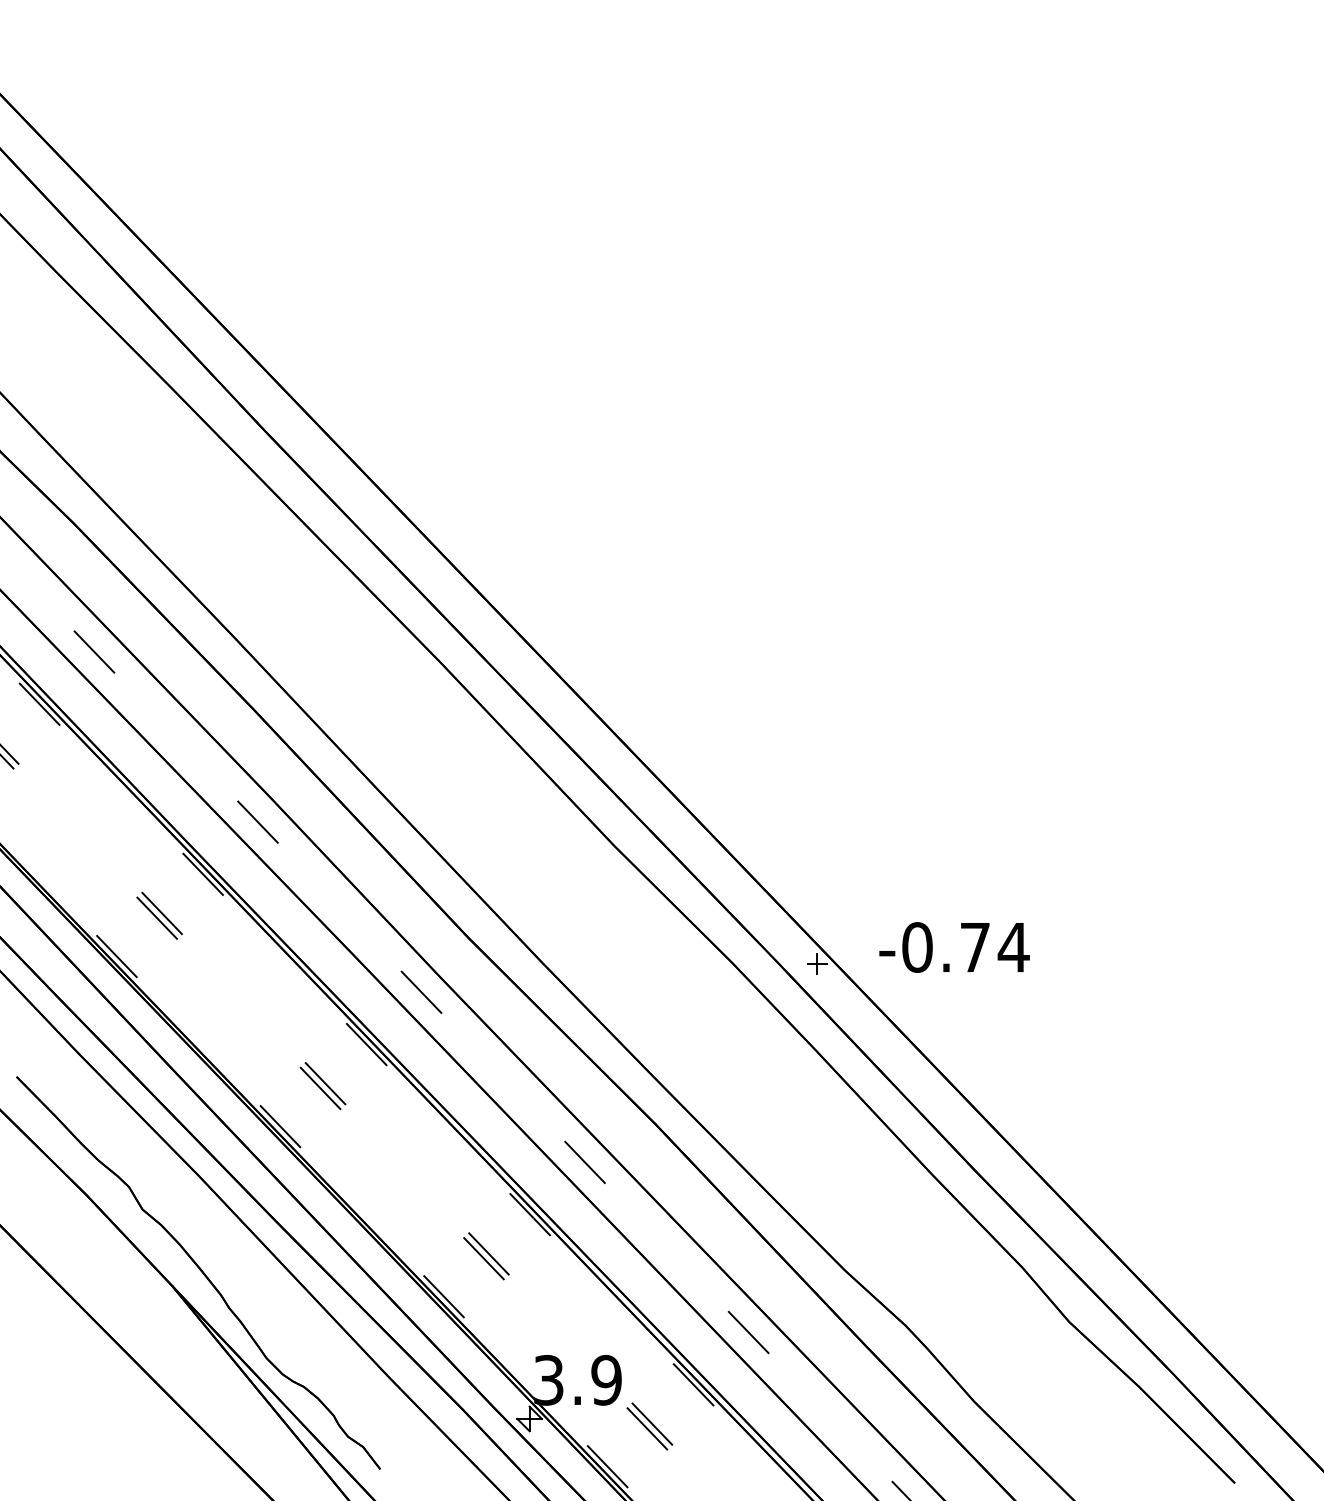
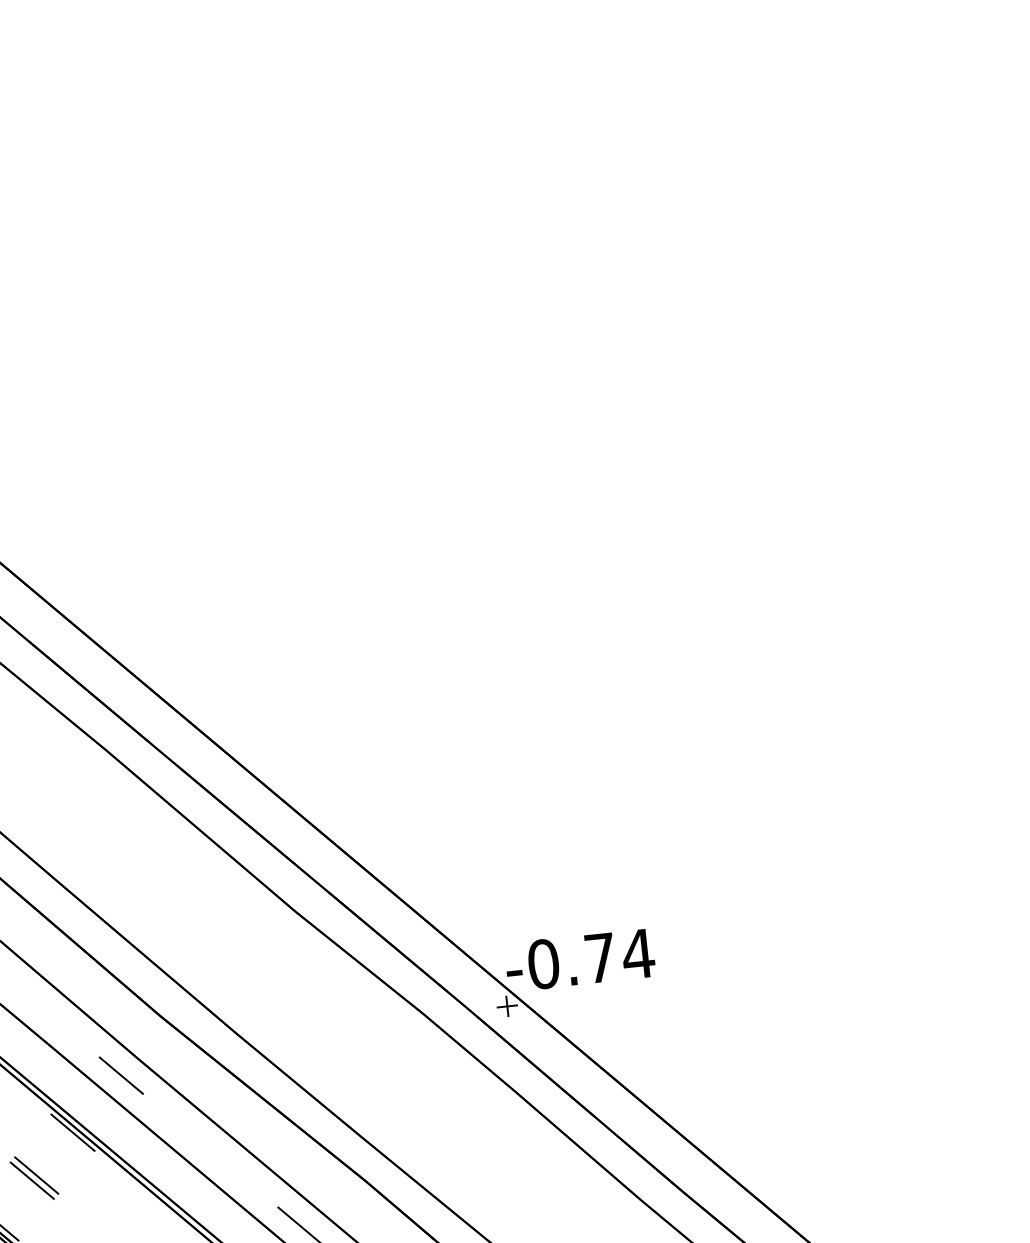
text: (954, 947) -> (580, 960), moved

